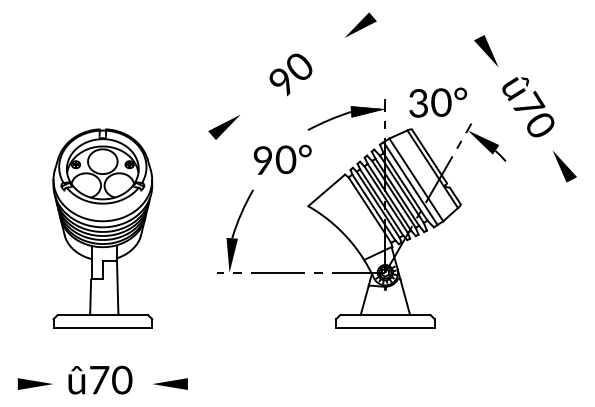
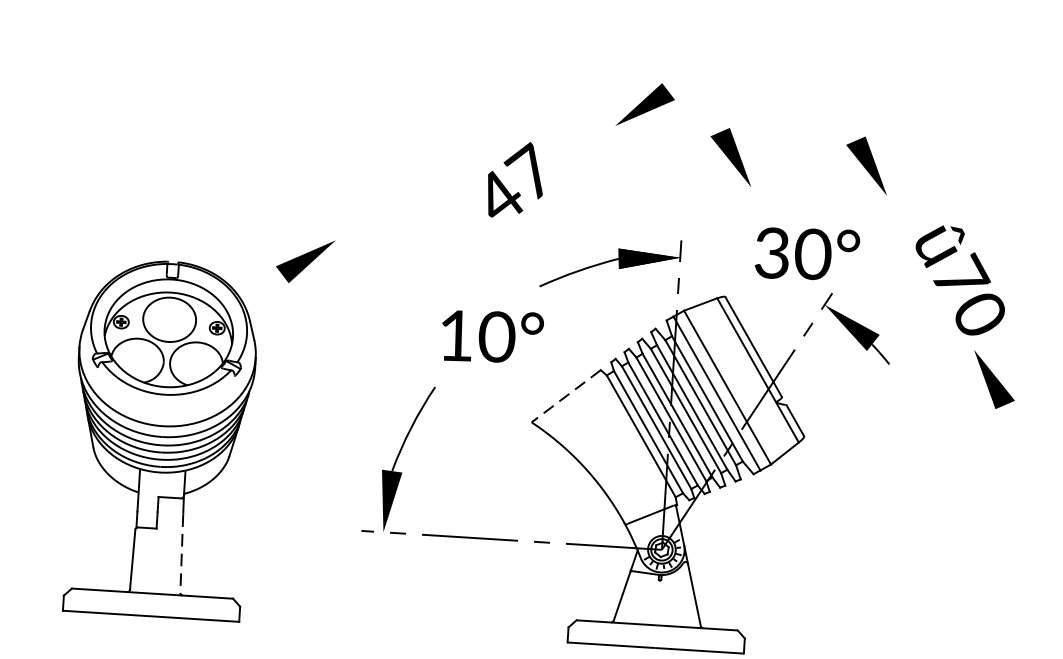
part: (410, 50) -> (731, 155), added
text: (290, 73) -> (514, 183), 90 -> 47
text: (438, 102) -> (807, 253), moved
text: (528, 107) -> (960, 281), moved
part: (223, 127) -> (303, 261), moved
text: (262, 160) -> (454, 335), 90° -> 10°
line: (326, 190) -> (565, 396), solid -> dashed
line: (117, 291) -> (181, 553), solid -> dashed

